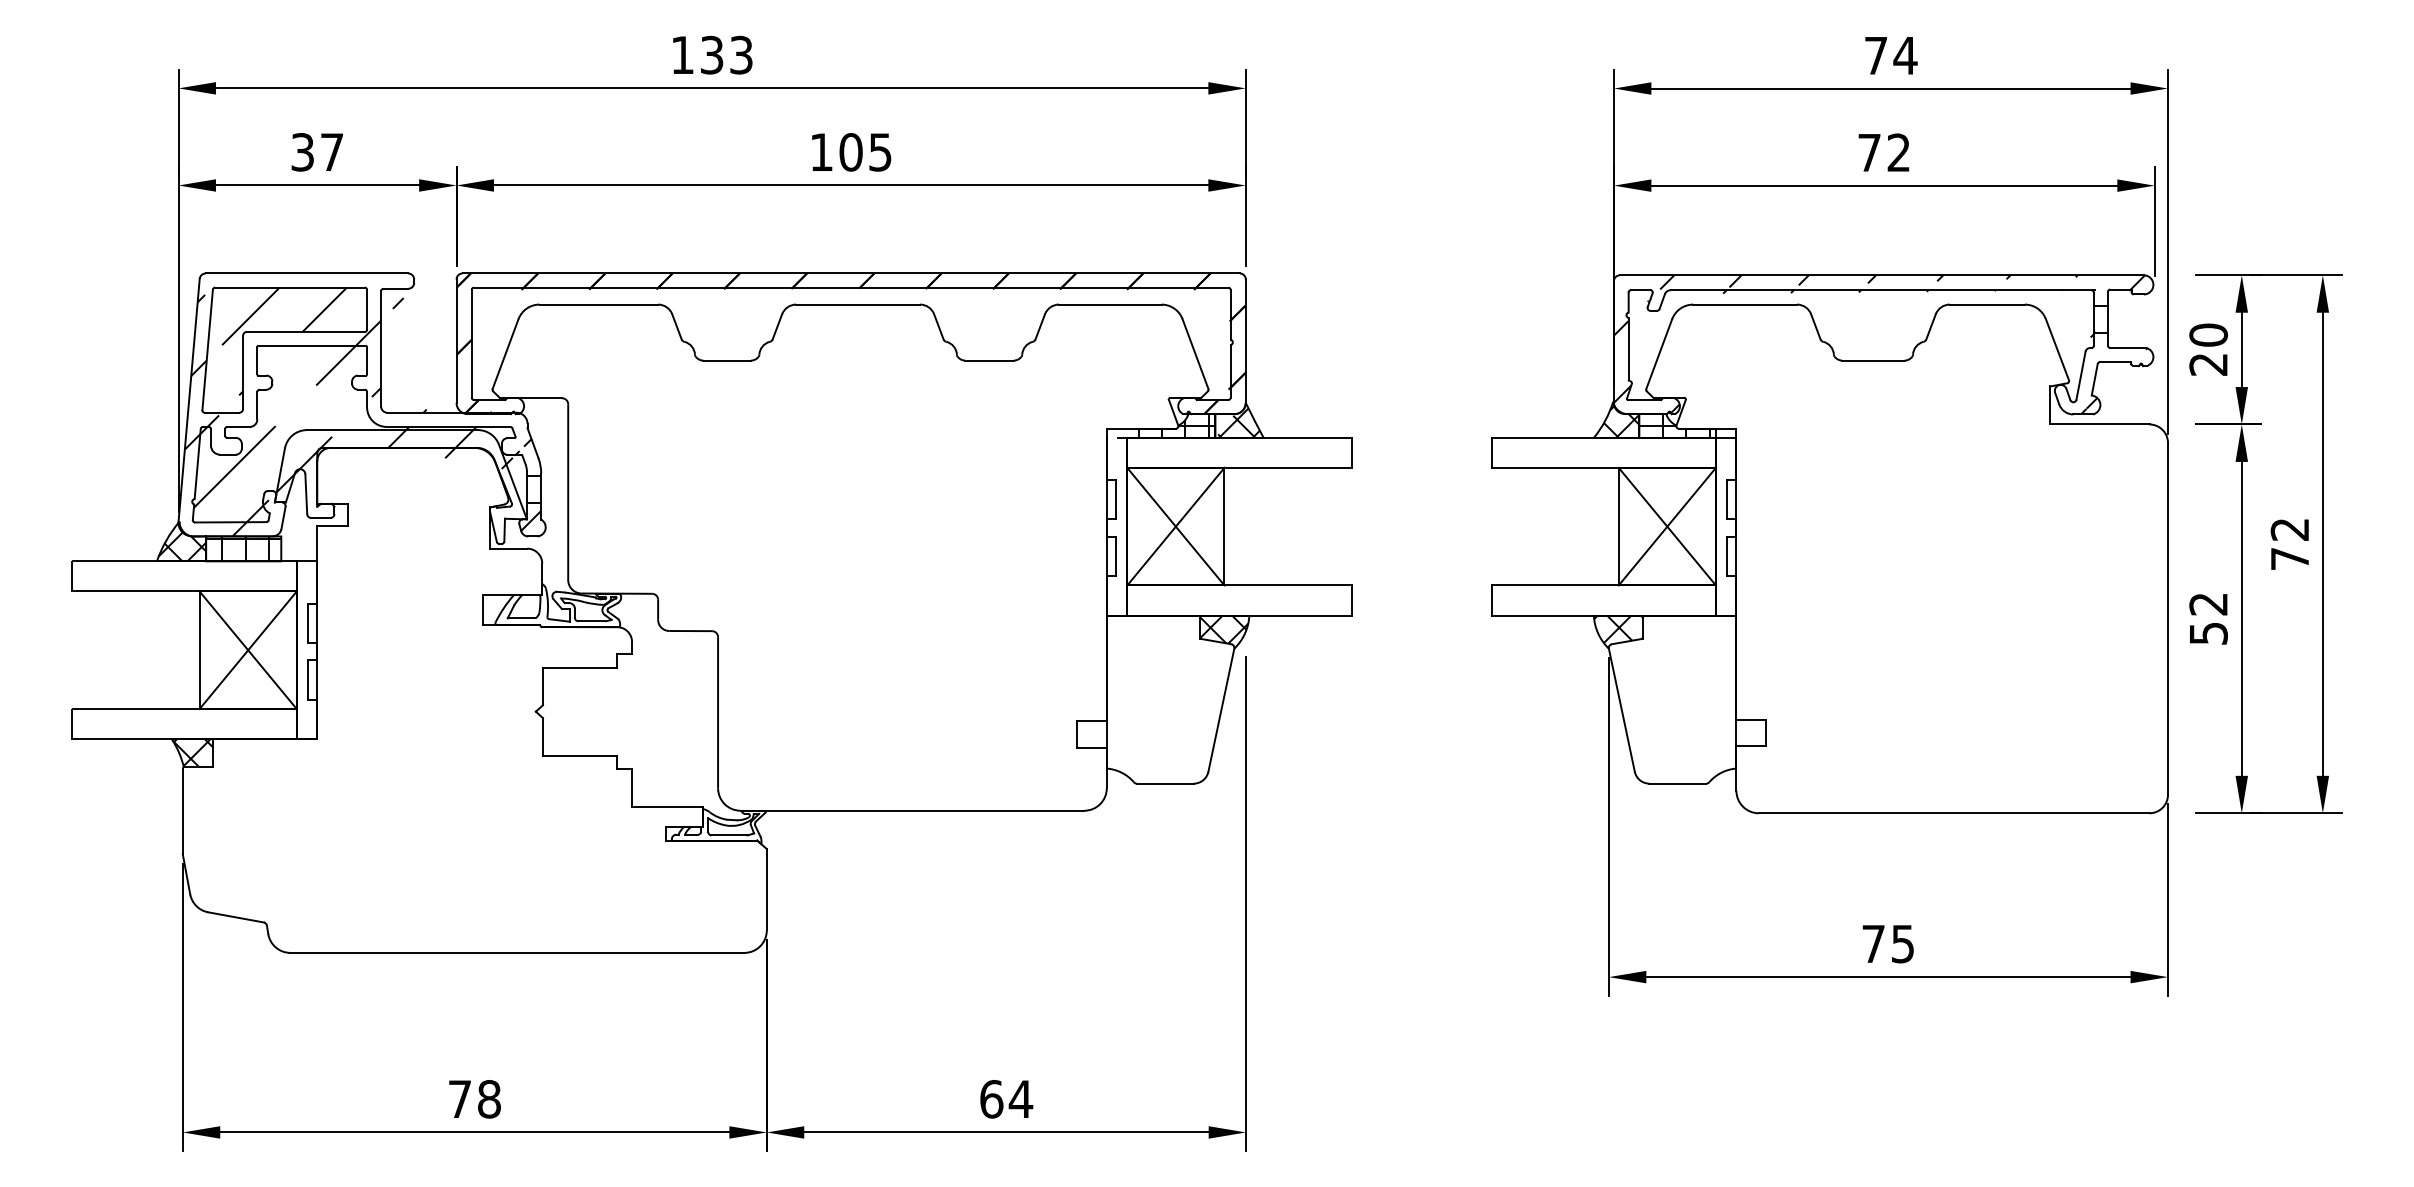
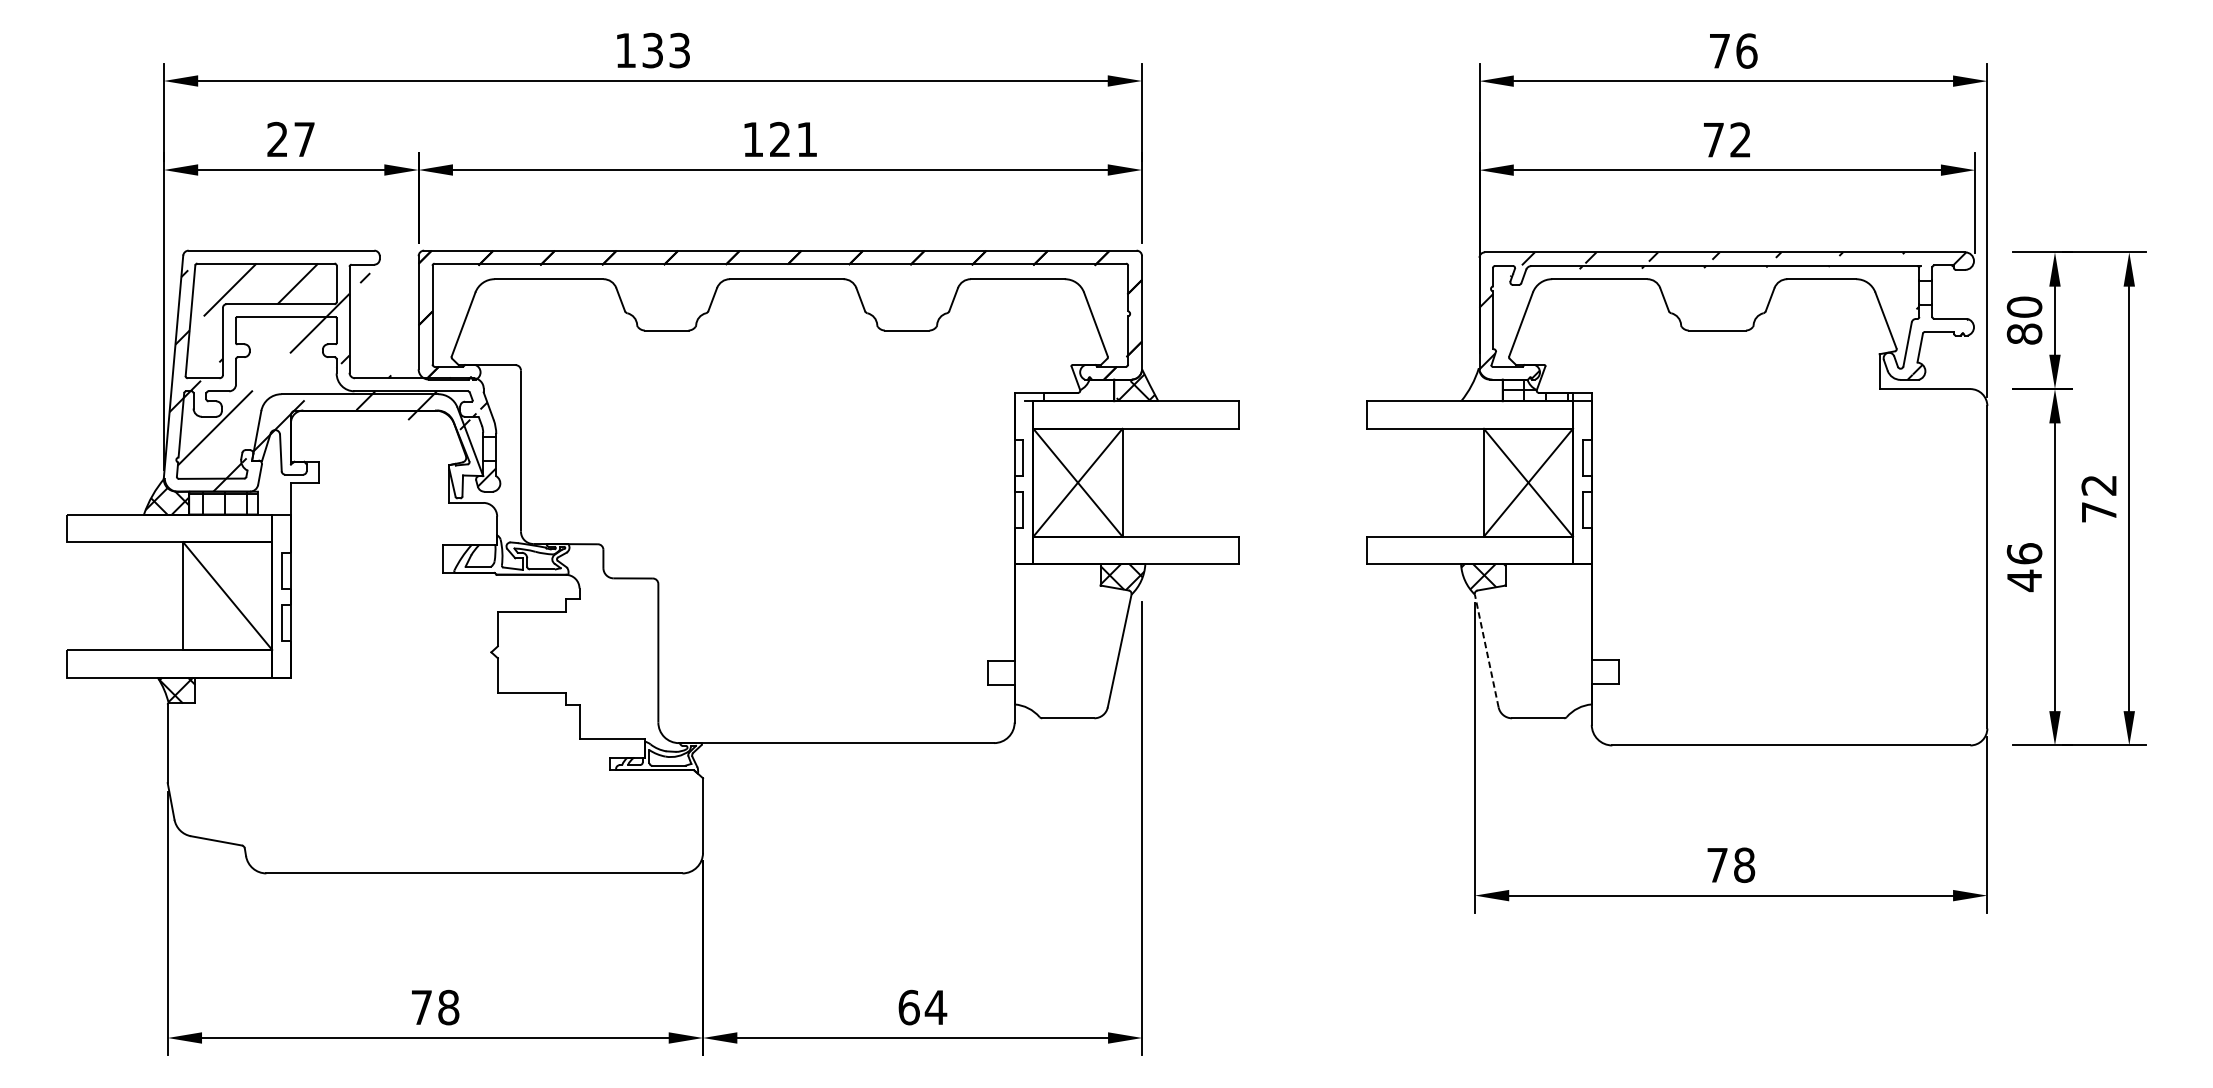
text: (1905, 55) -> (1746, 50), 74 -> 76
text: (302, 152) -> (277, 139), 37 -> 27
text: (865, 152) -> (793, 139), 105 -> 121
text: (2208, 364) -> (2024, 334), 20 -> 80
hatch: (1621, 421) -> (1486, 386), removed
hatch: (1188, 425) -> (1089, 390), removed
text: (2208, 618) -> (2024, 566), 52 -> 46
line: (247, 650) -> (227, 596), removed
line: (1621, 710) -> (1486, 651), solid -> dashed
text: (1902, 943) -> (1743, 864), 75 -> 78

